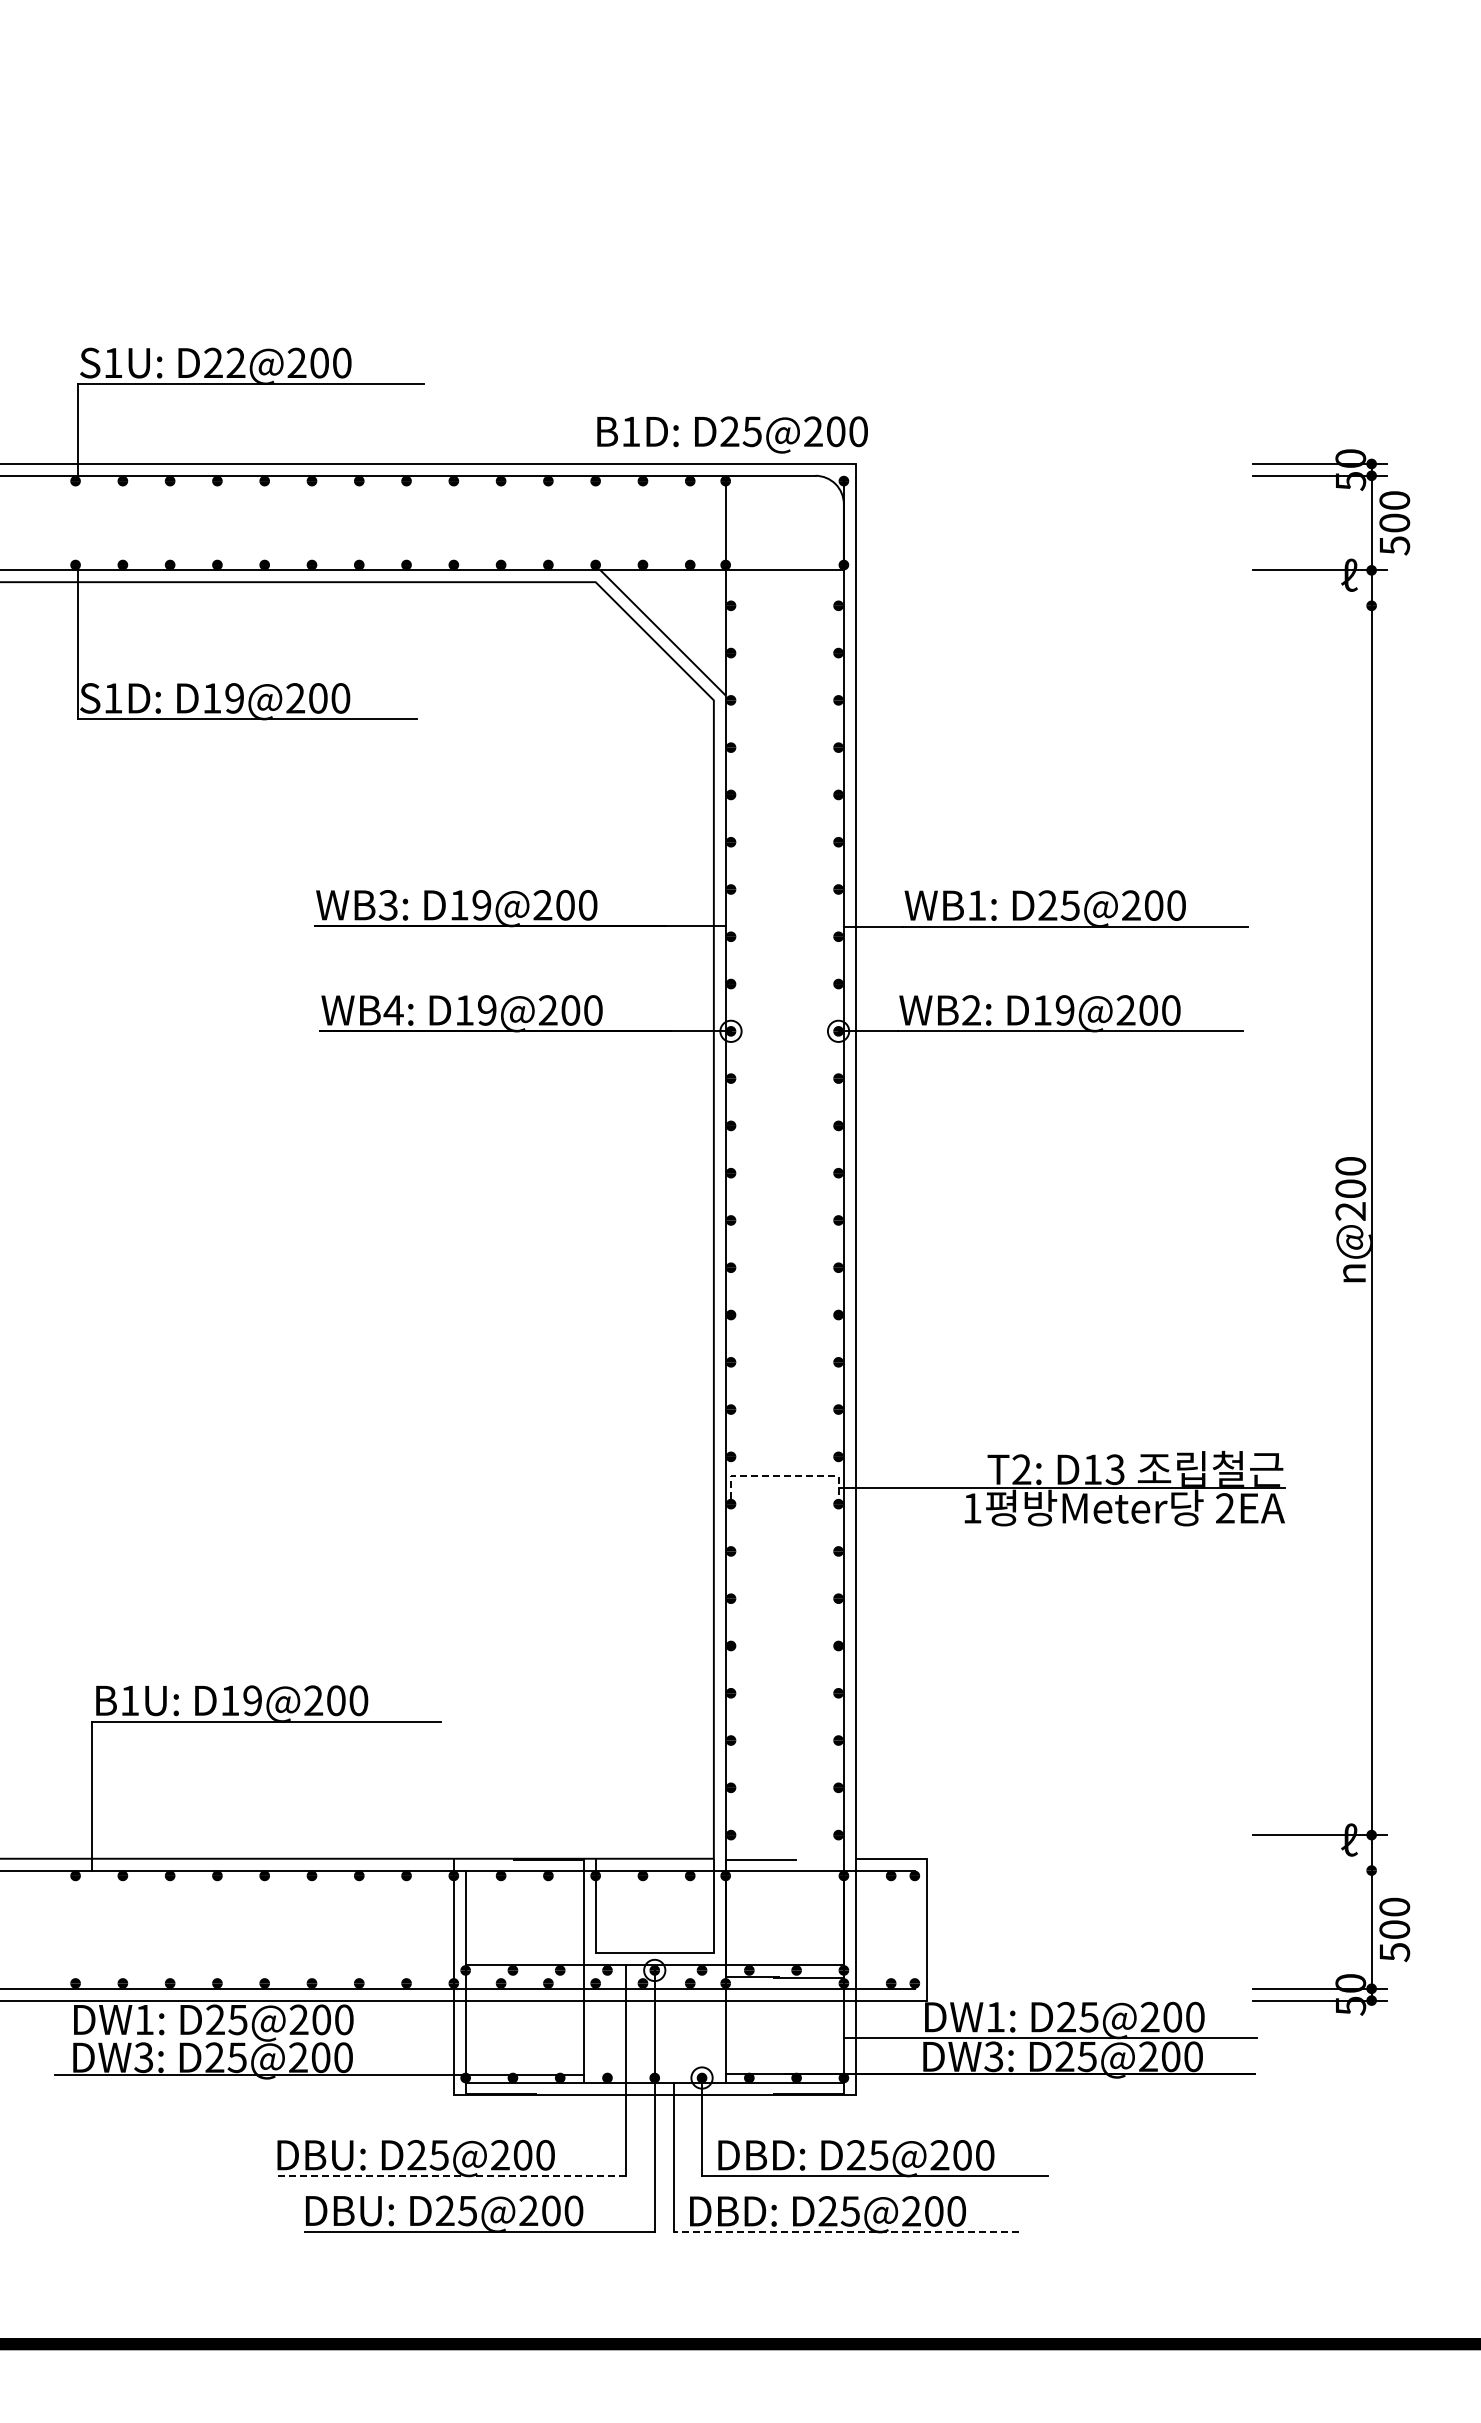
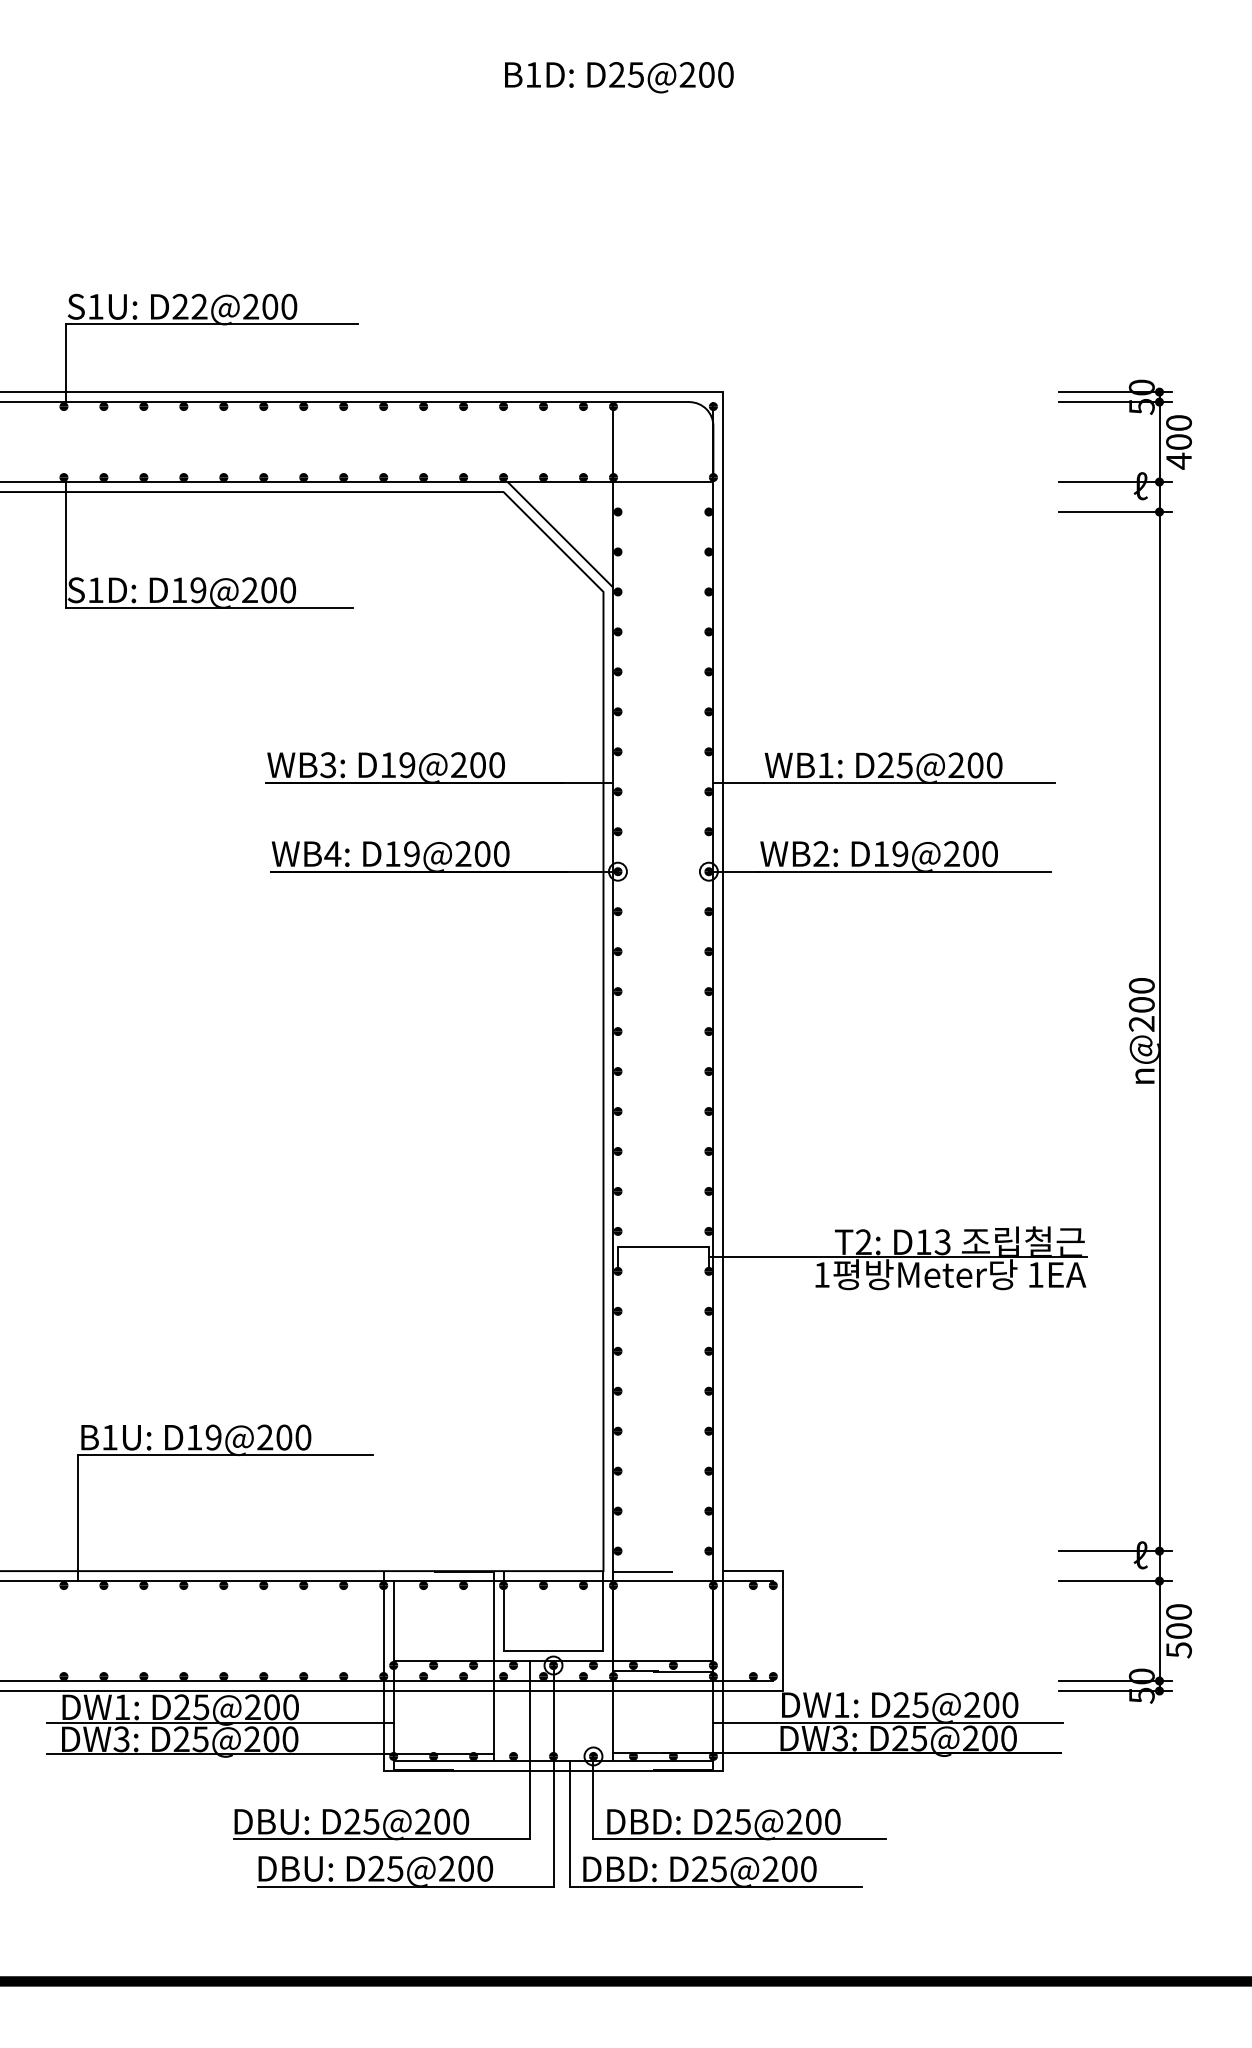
text: (732, 434) -> (619, 77), moved
text: (1394, 545) -> (1178, 461), 500 -> 400
line: (1319, 605) -> (1115, 511), added
line: (784, 1475) -> (663, 1247), dashed -> solid
text: (1225, 1508) -> (1035, 1275), 2EA -> 1EA
line: (1319, 1870) -> (1115, 1581), added
line: (260, 2038) -> (220, 1723), added
line: (451, 2176) -> (381, 1839), dashed -> solid
line: (846, 2232) -> (715, 1887), dashed -> solid

